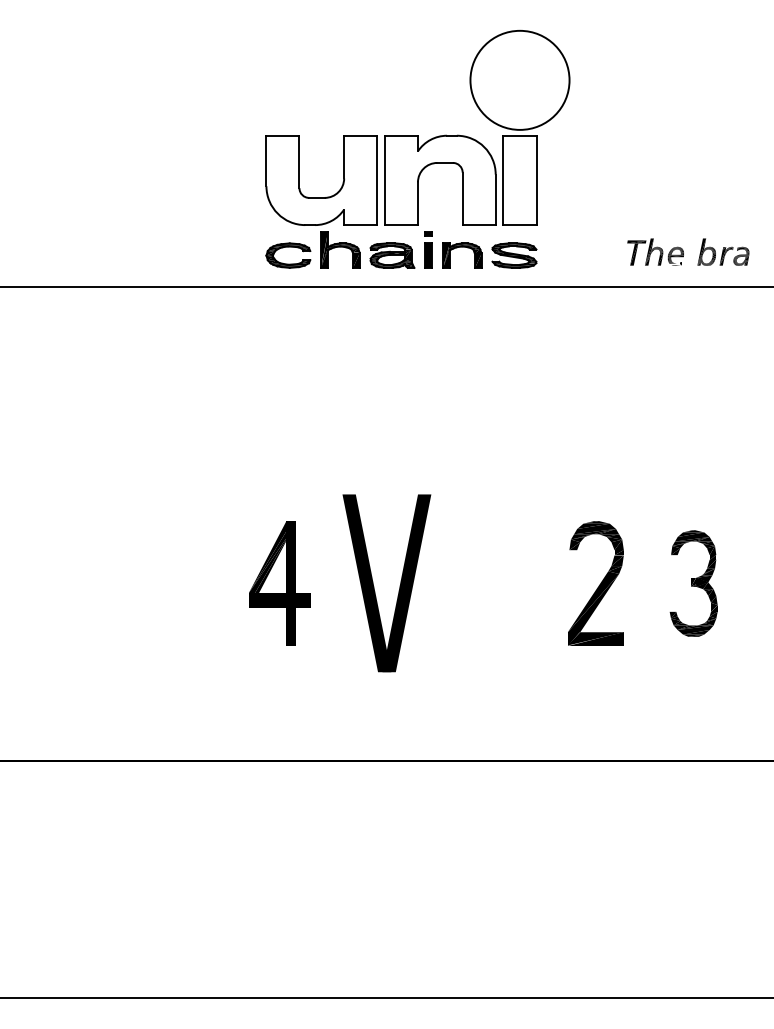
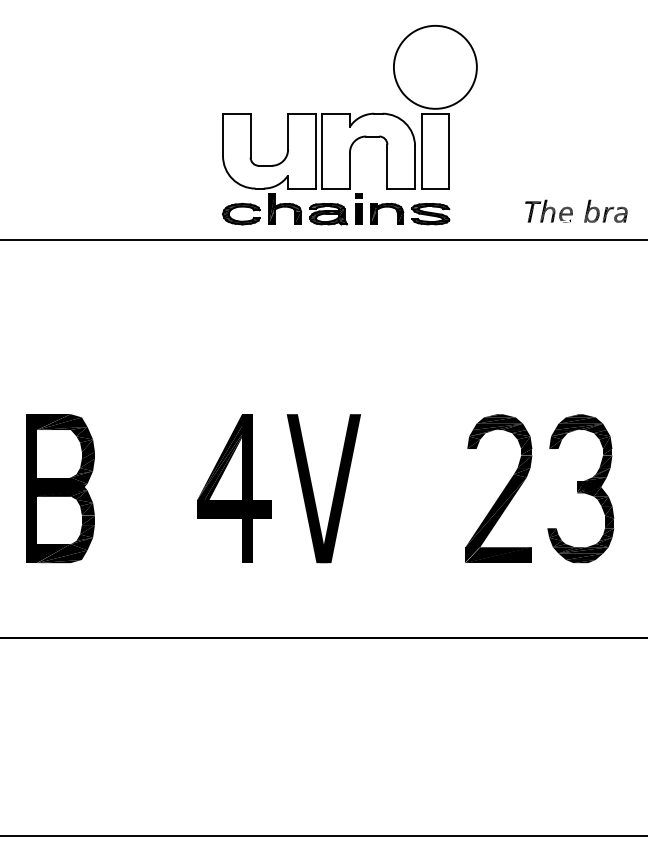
part: (72, 583) -> (60, 488), added
part: (280, 583) -> (234, 488), size x1.43
part: (595, 583) -> (498, 488), size x1.43
part: (693, 583) -> (580, 488), size x1.67

